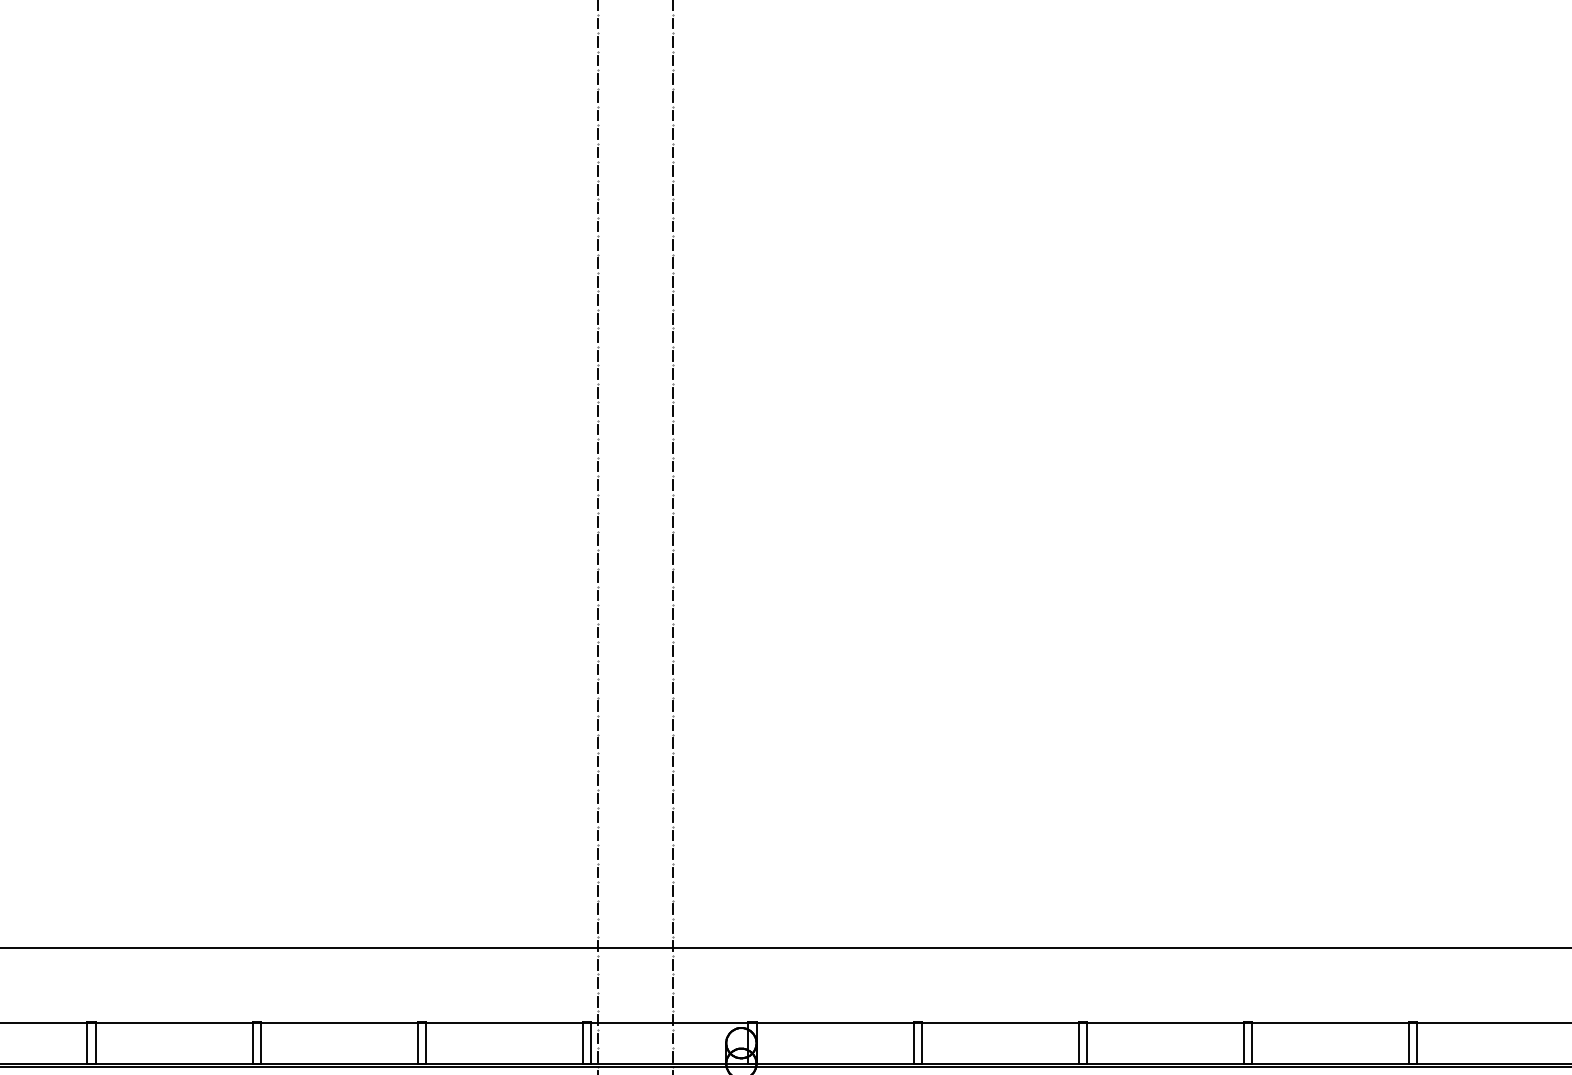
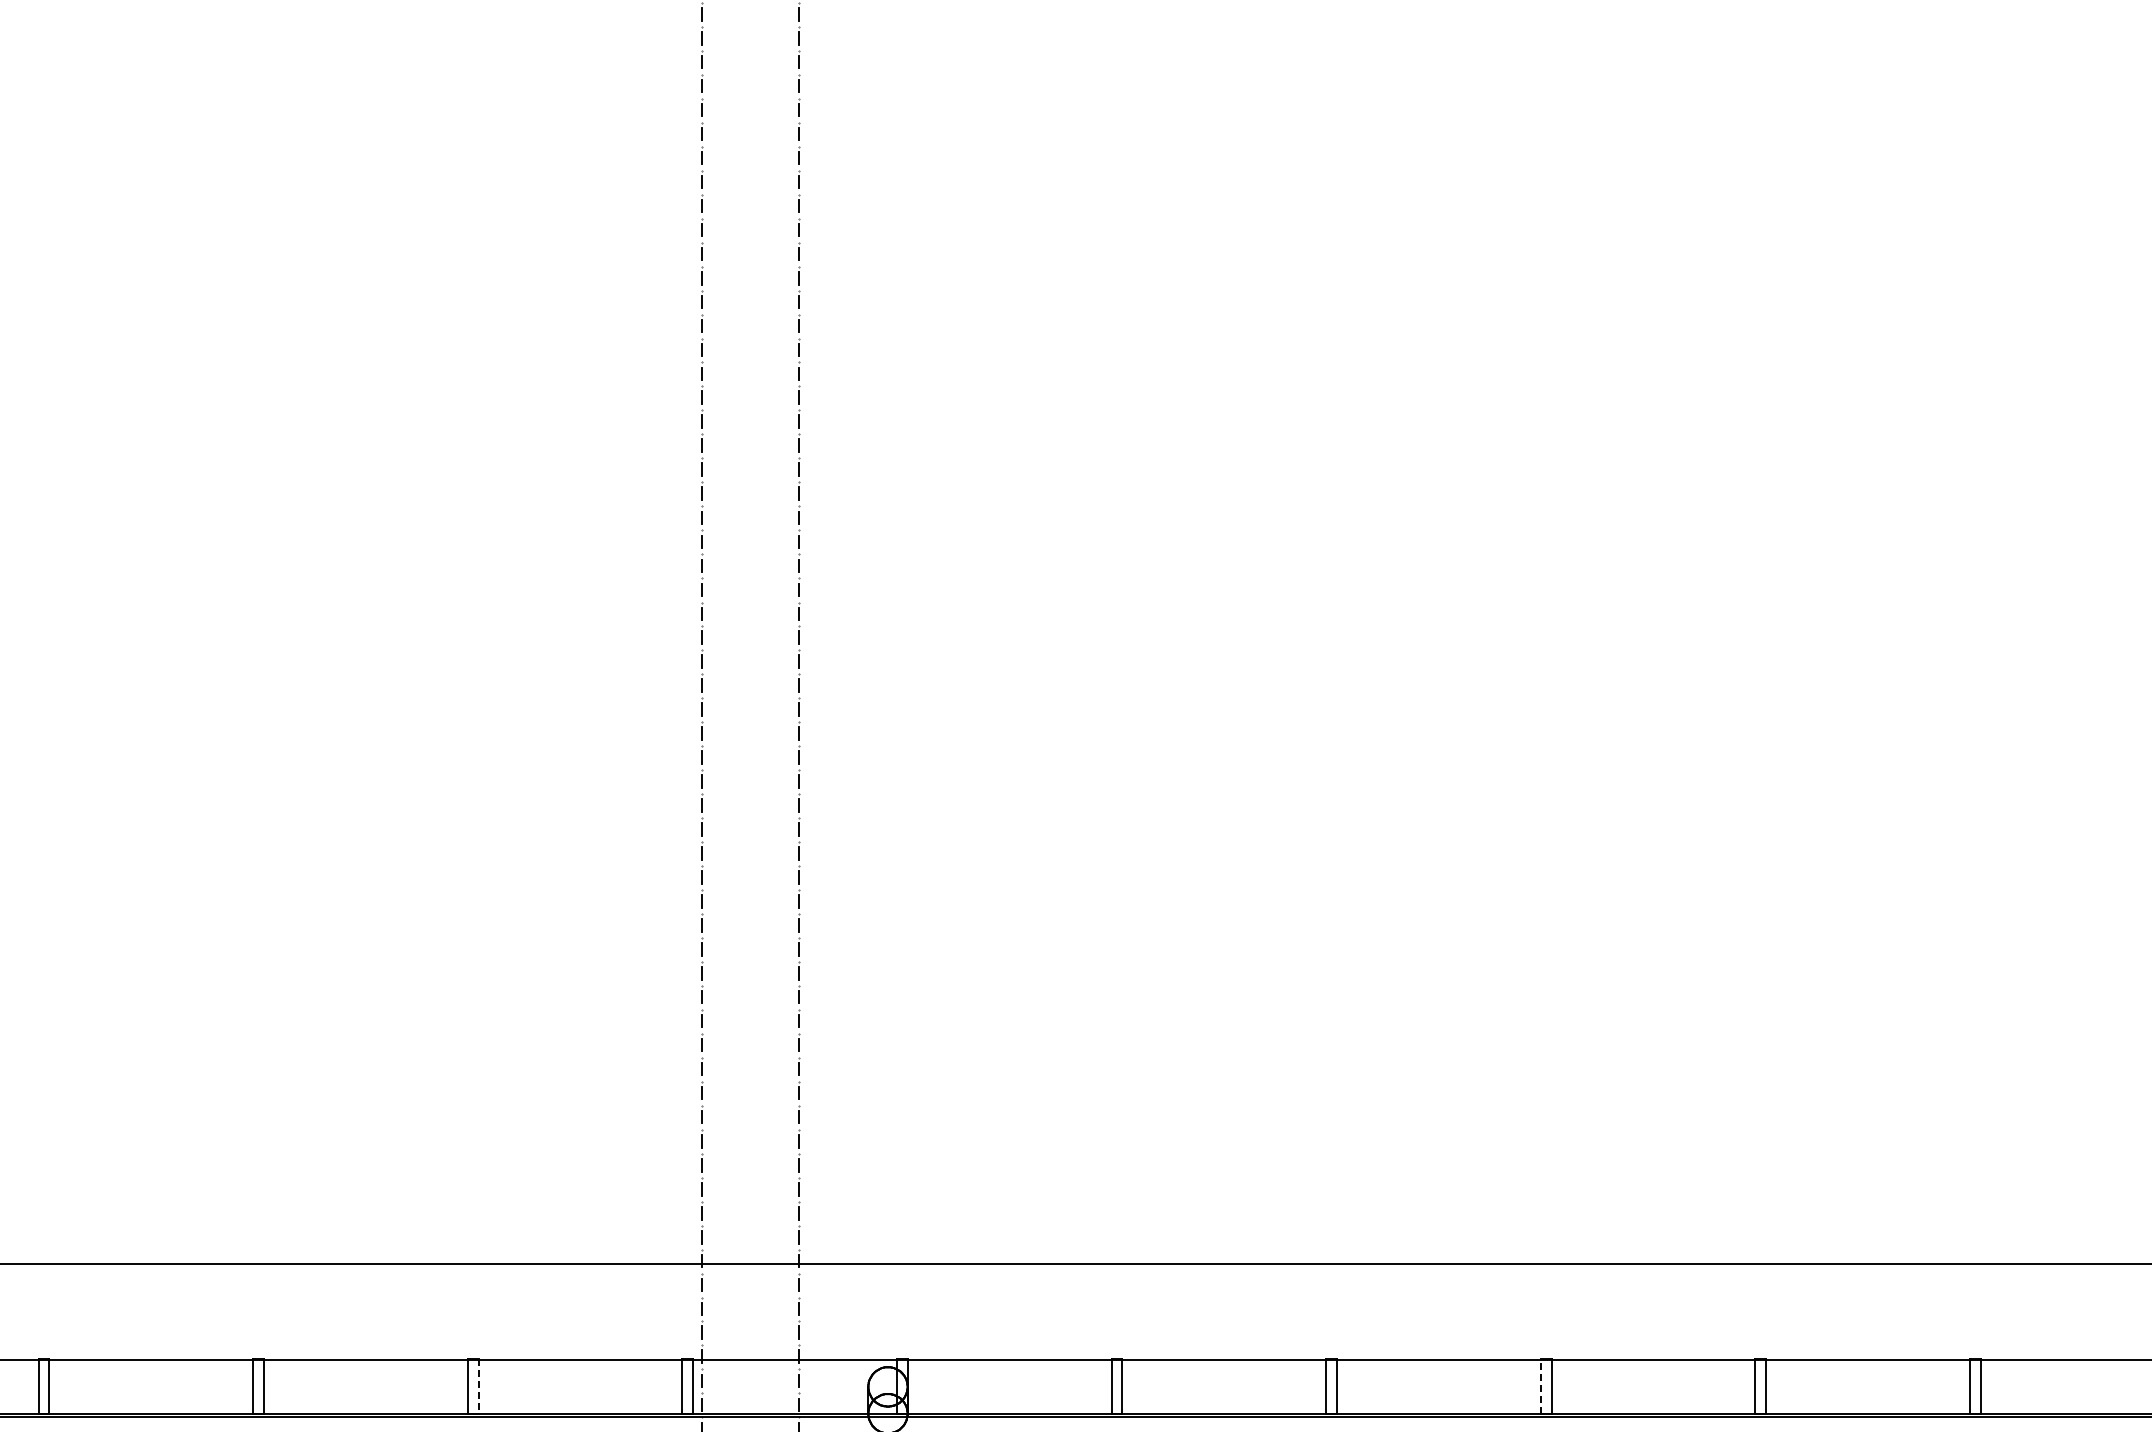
line: (426, 1042) -> (478, 1386), solid -> dashed
line: (1243, 1042) -> (1540, 1386), solid -> dashed

